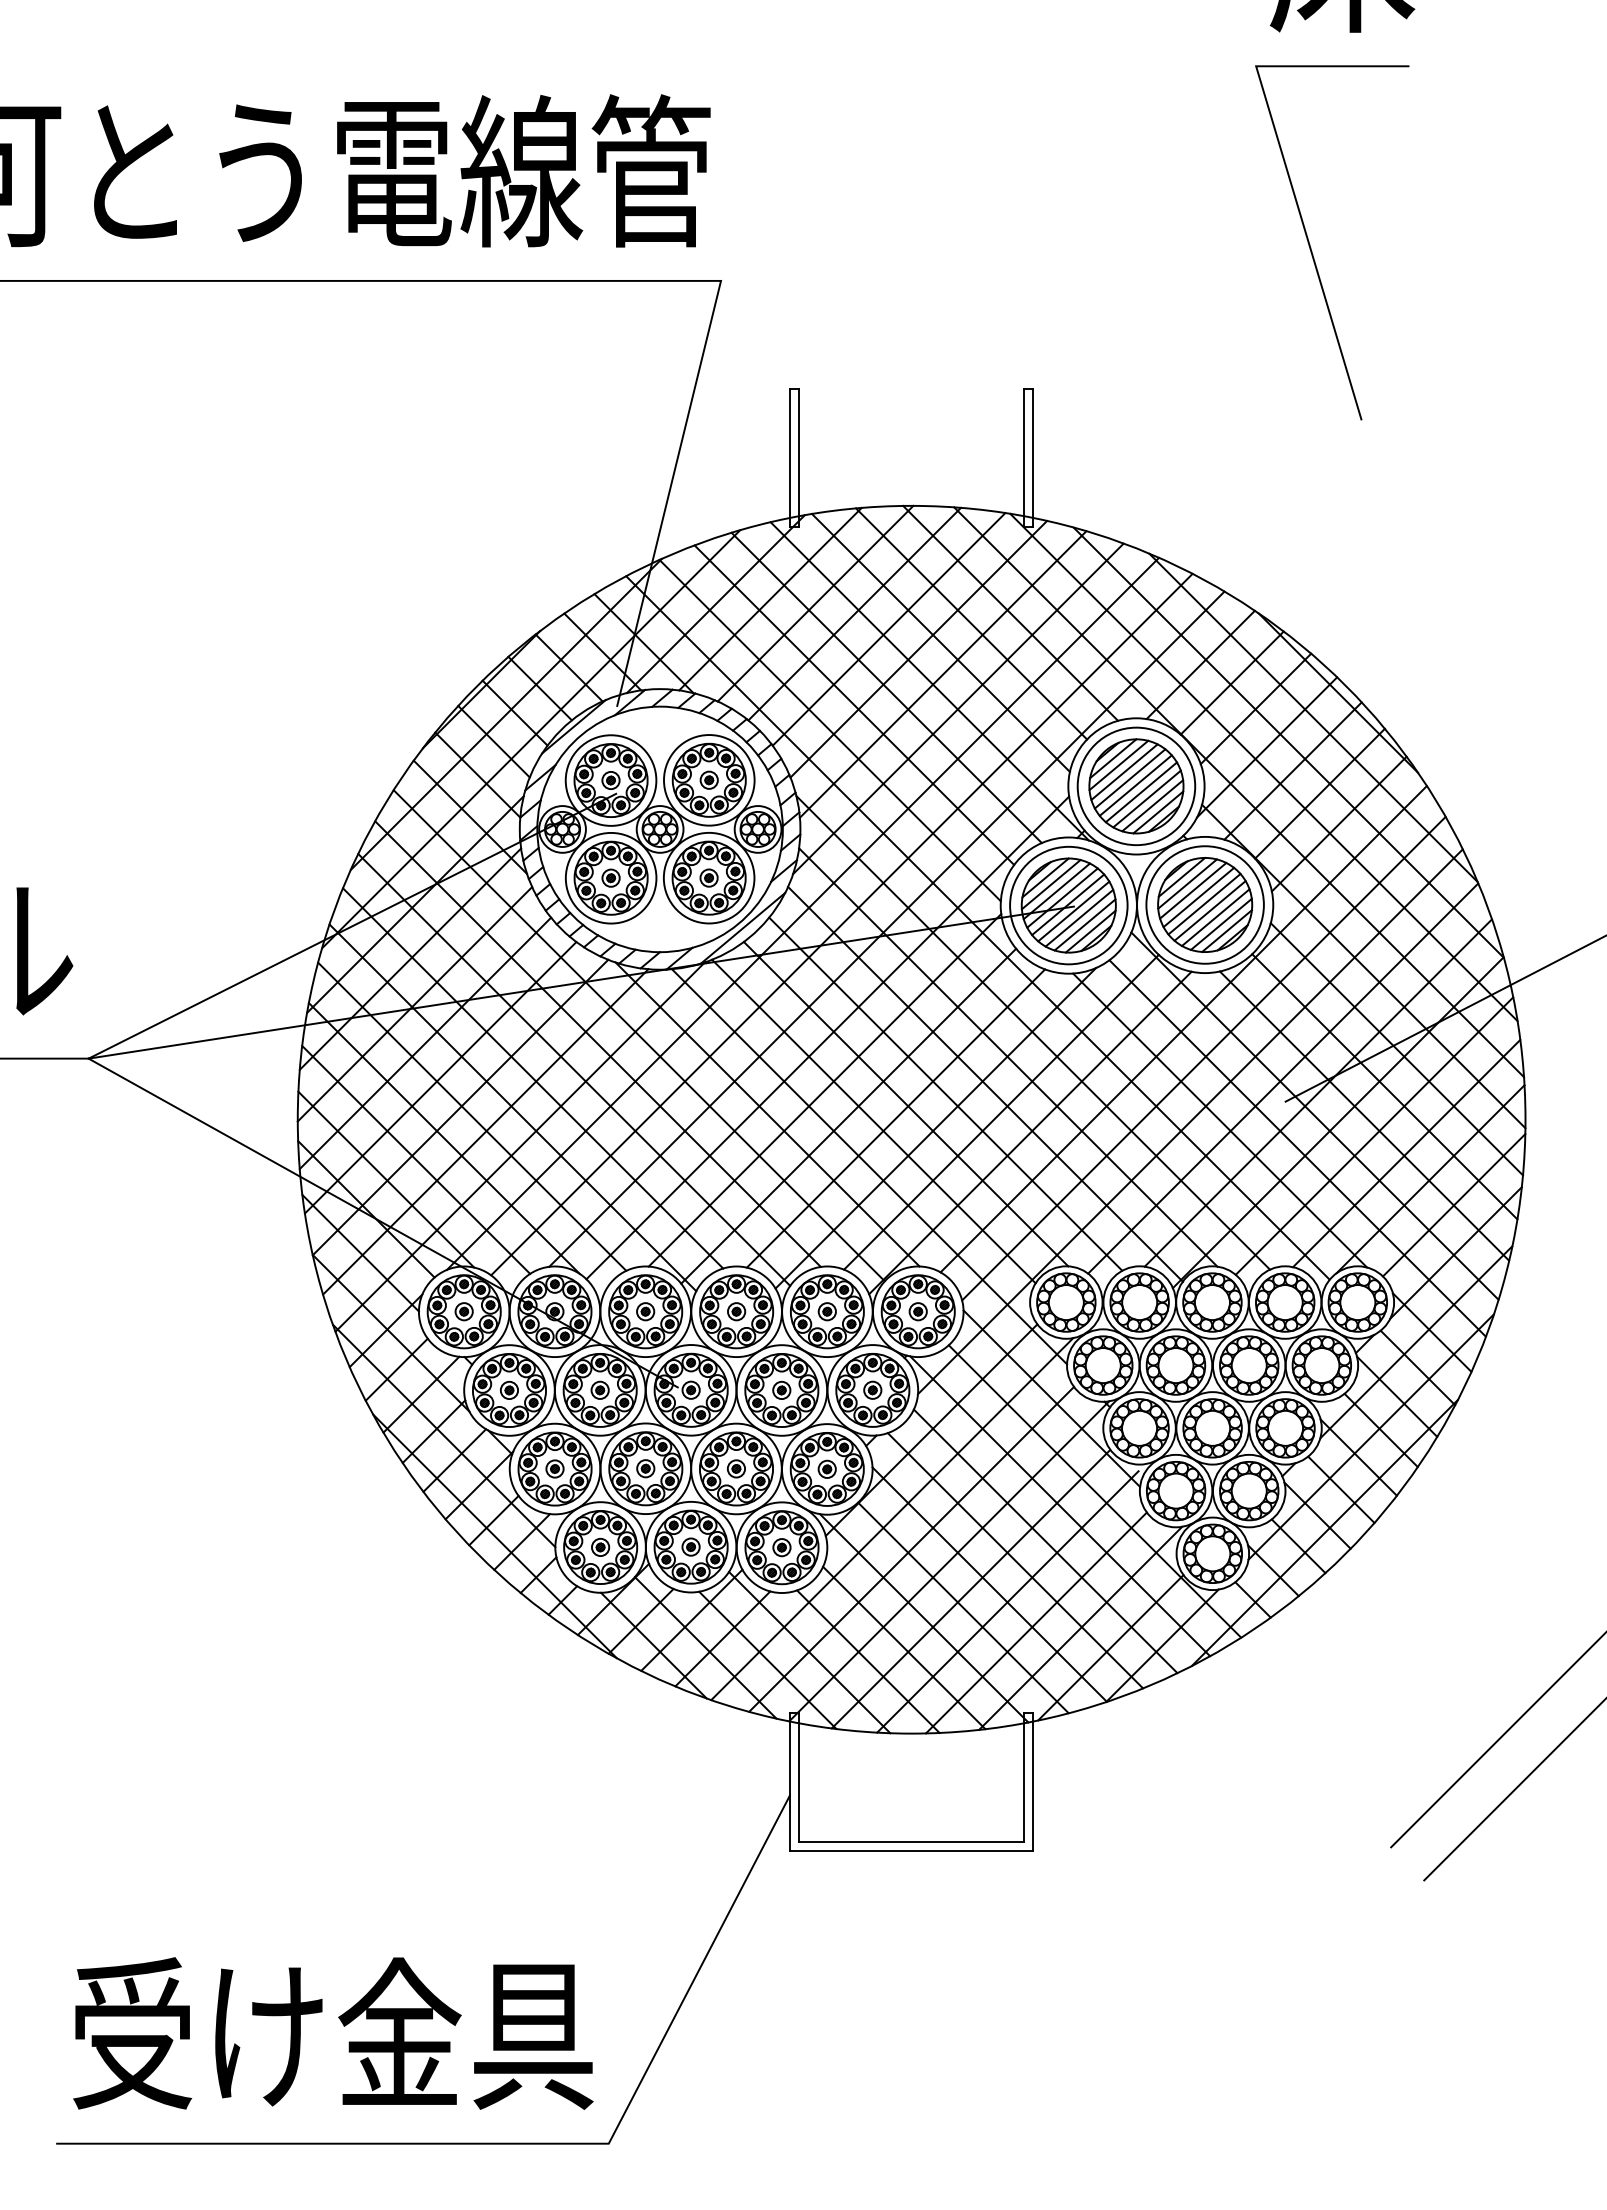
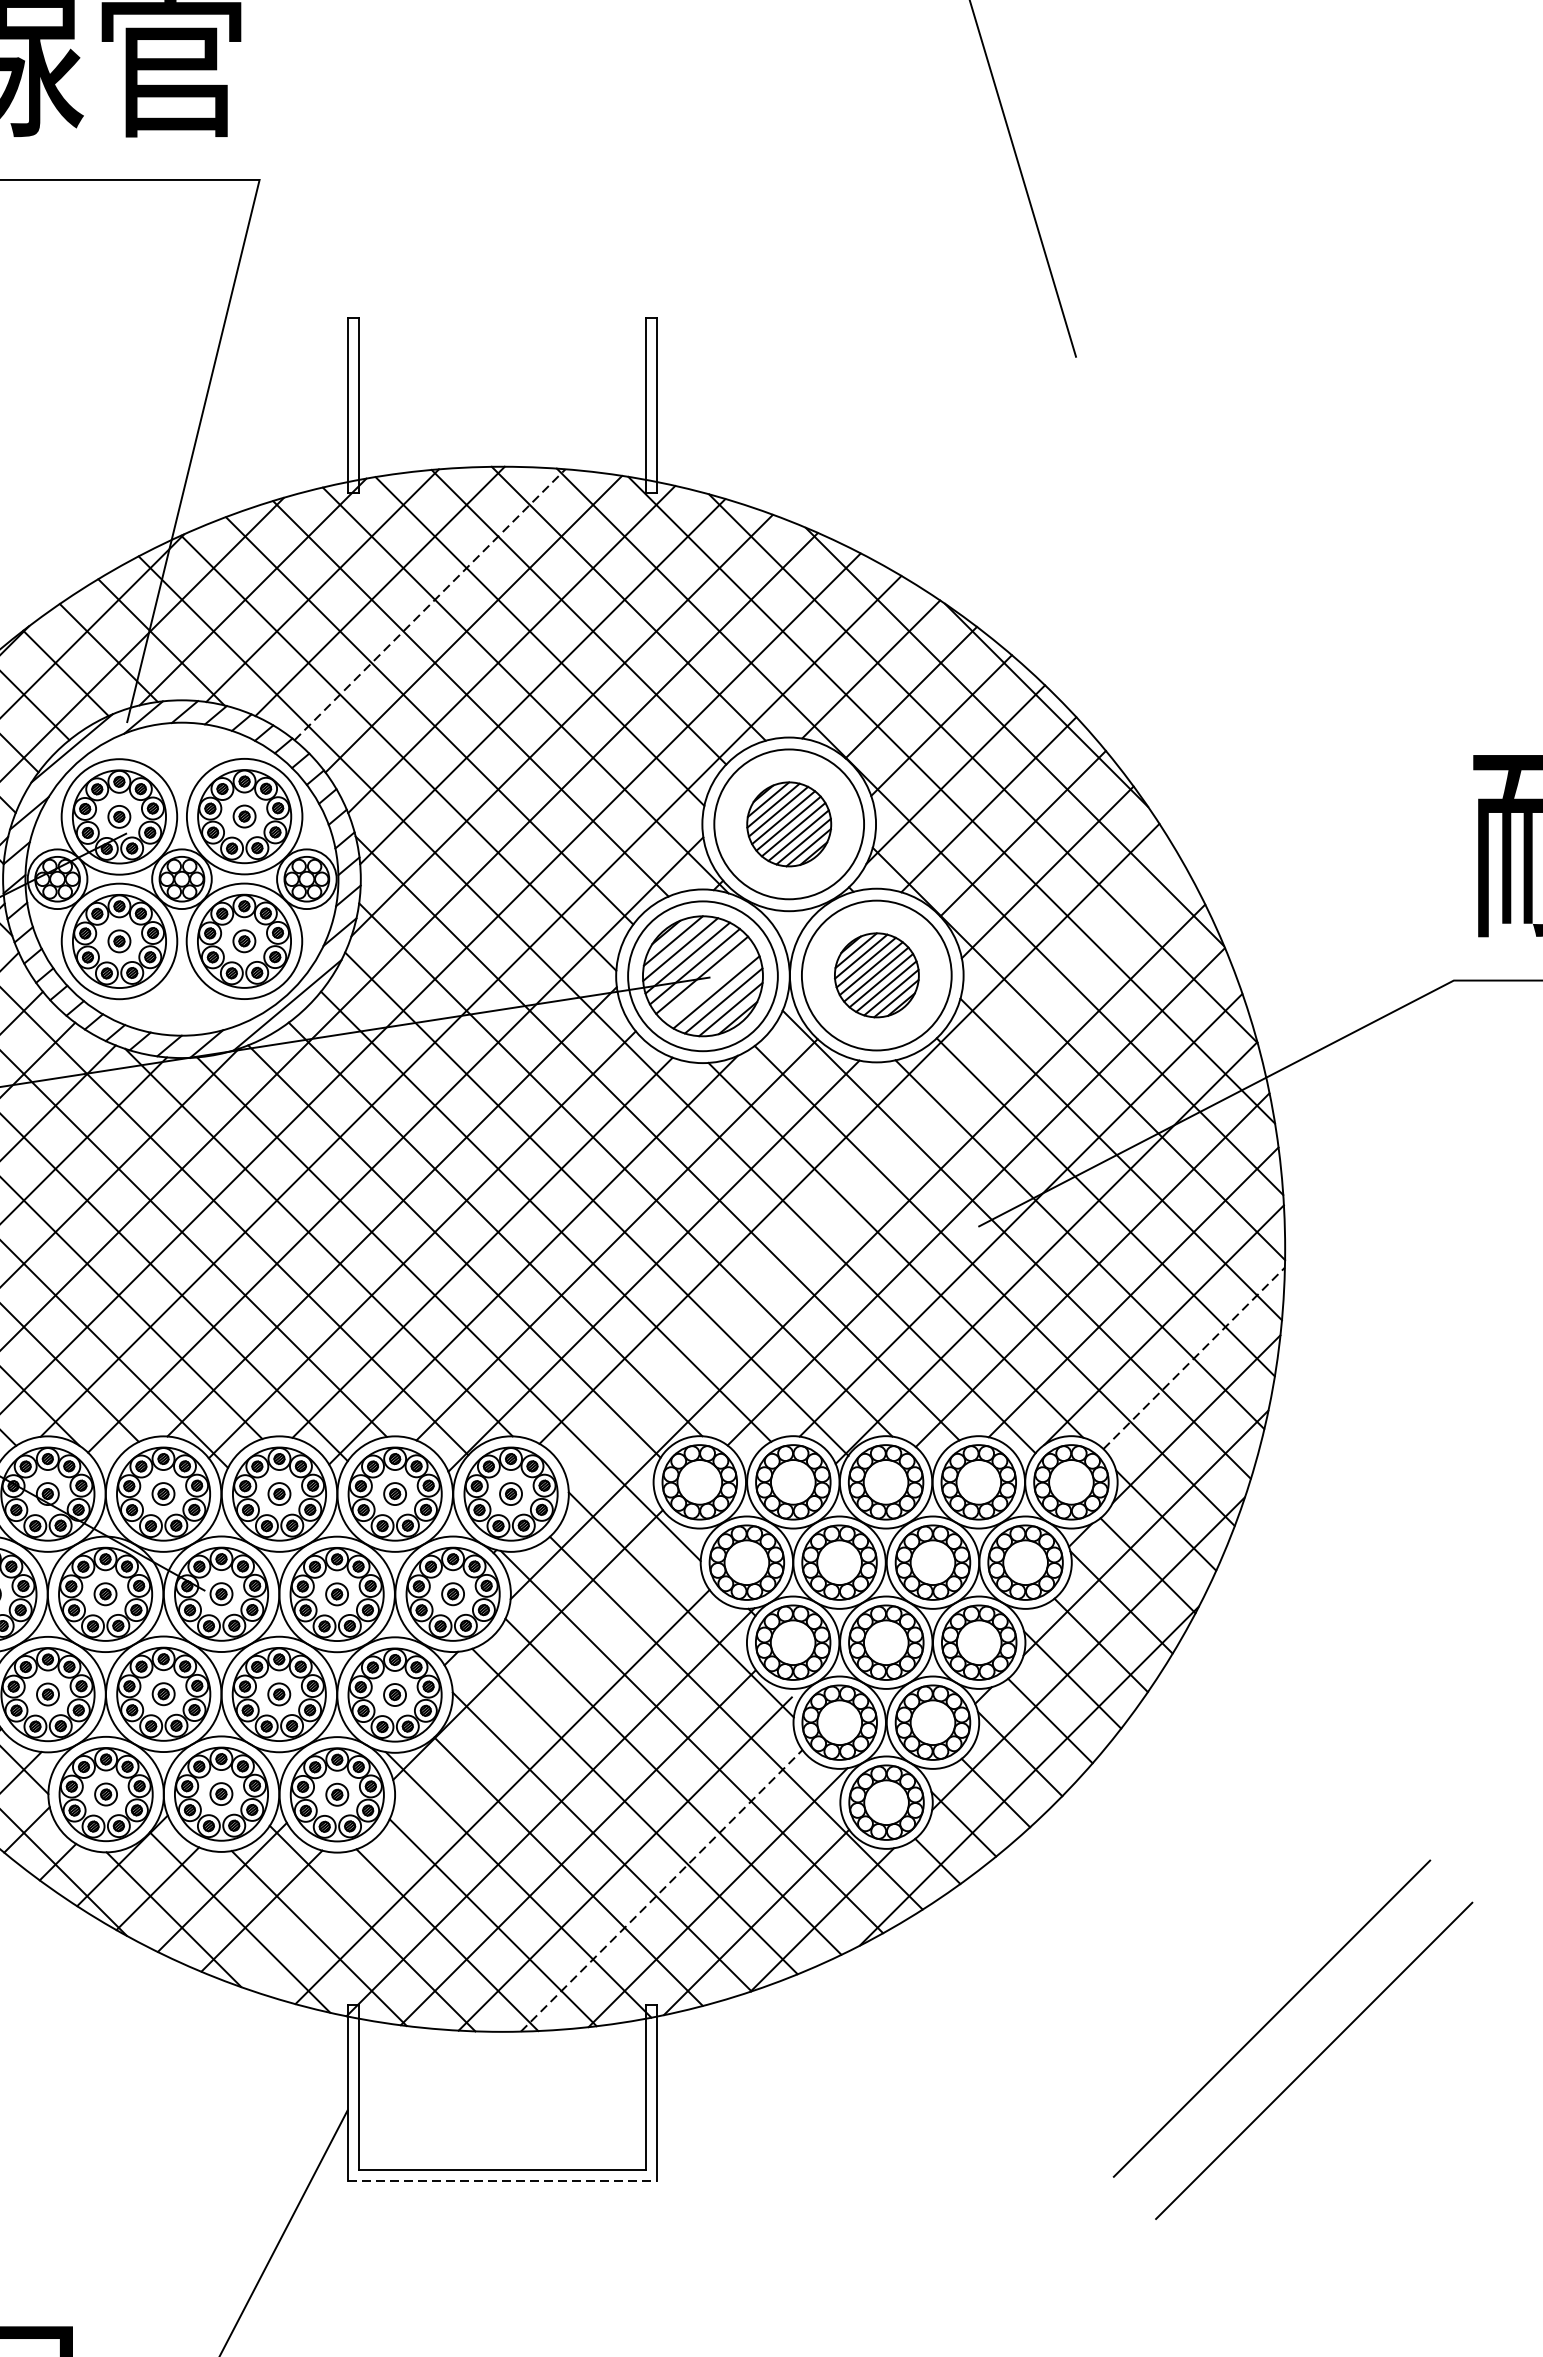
line: (855, 613) -> (431, 603), solid -> dashed
part: (1136, 786) -> (789, 824), size x0.7
part: (1205, 904) -> (877, 974), size x0.7
line: (1073, 911) -> (708, 983), removed
line: (1203, 1058) -> (874, 1171), removed
line: (1454, 1205) -> (1194, 1358), solid -> dashed
line: (892, 1519) -> (478, 1758), removed
line: (1036, 1622) -> (661, 1890), solid -> dashed
line: (912, 1850) -> (503, 2180), solid -> dashed

